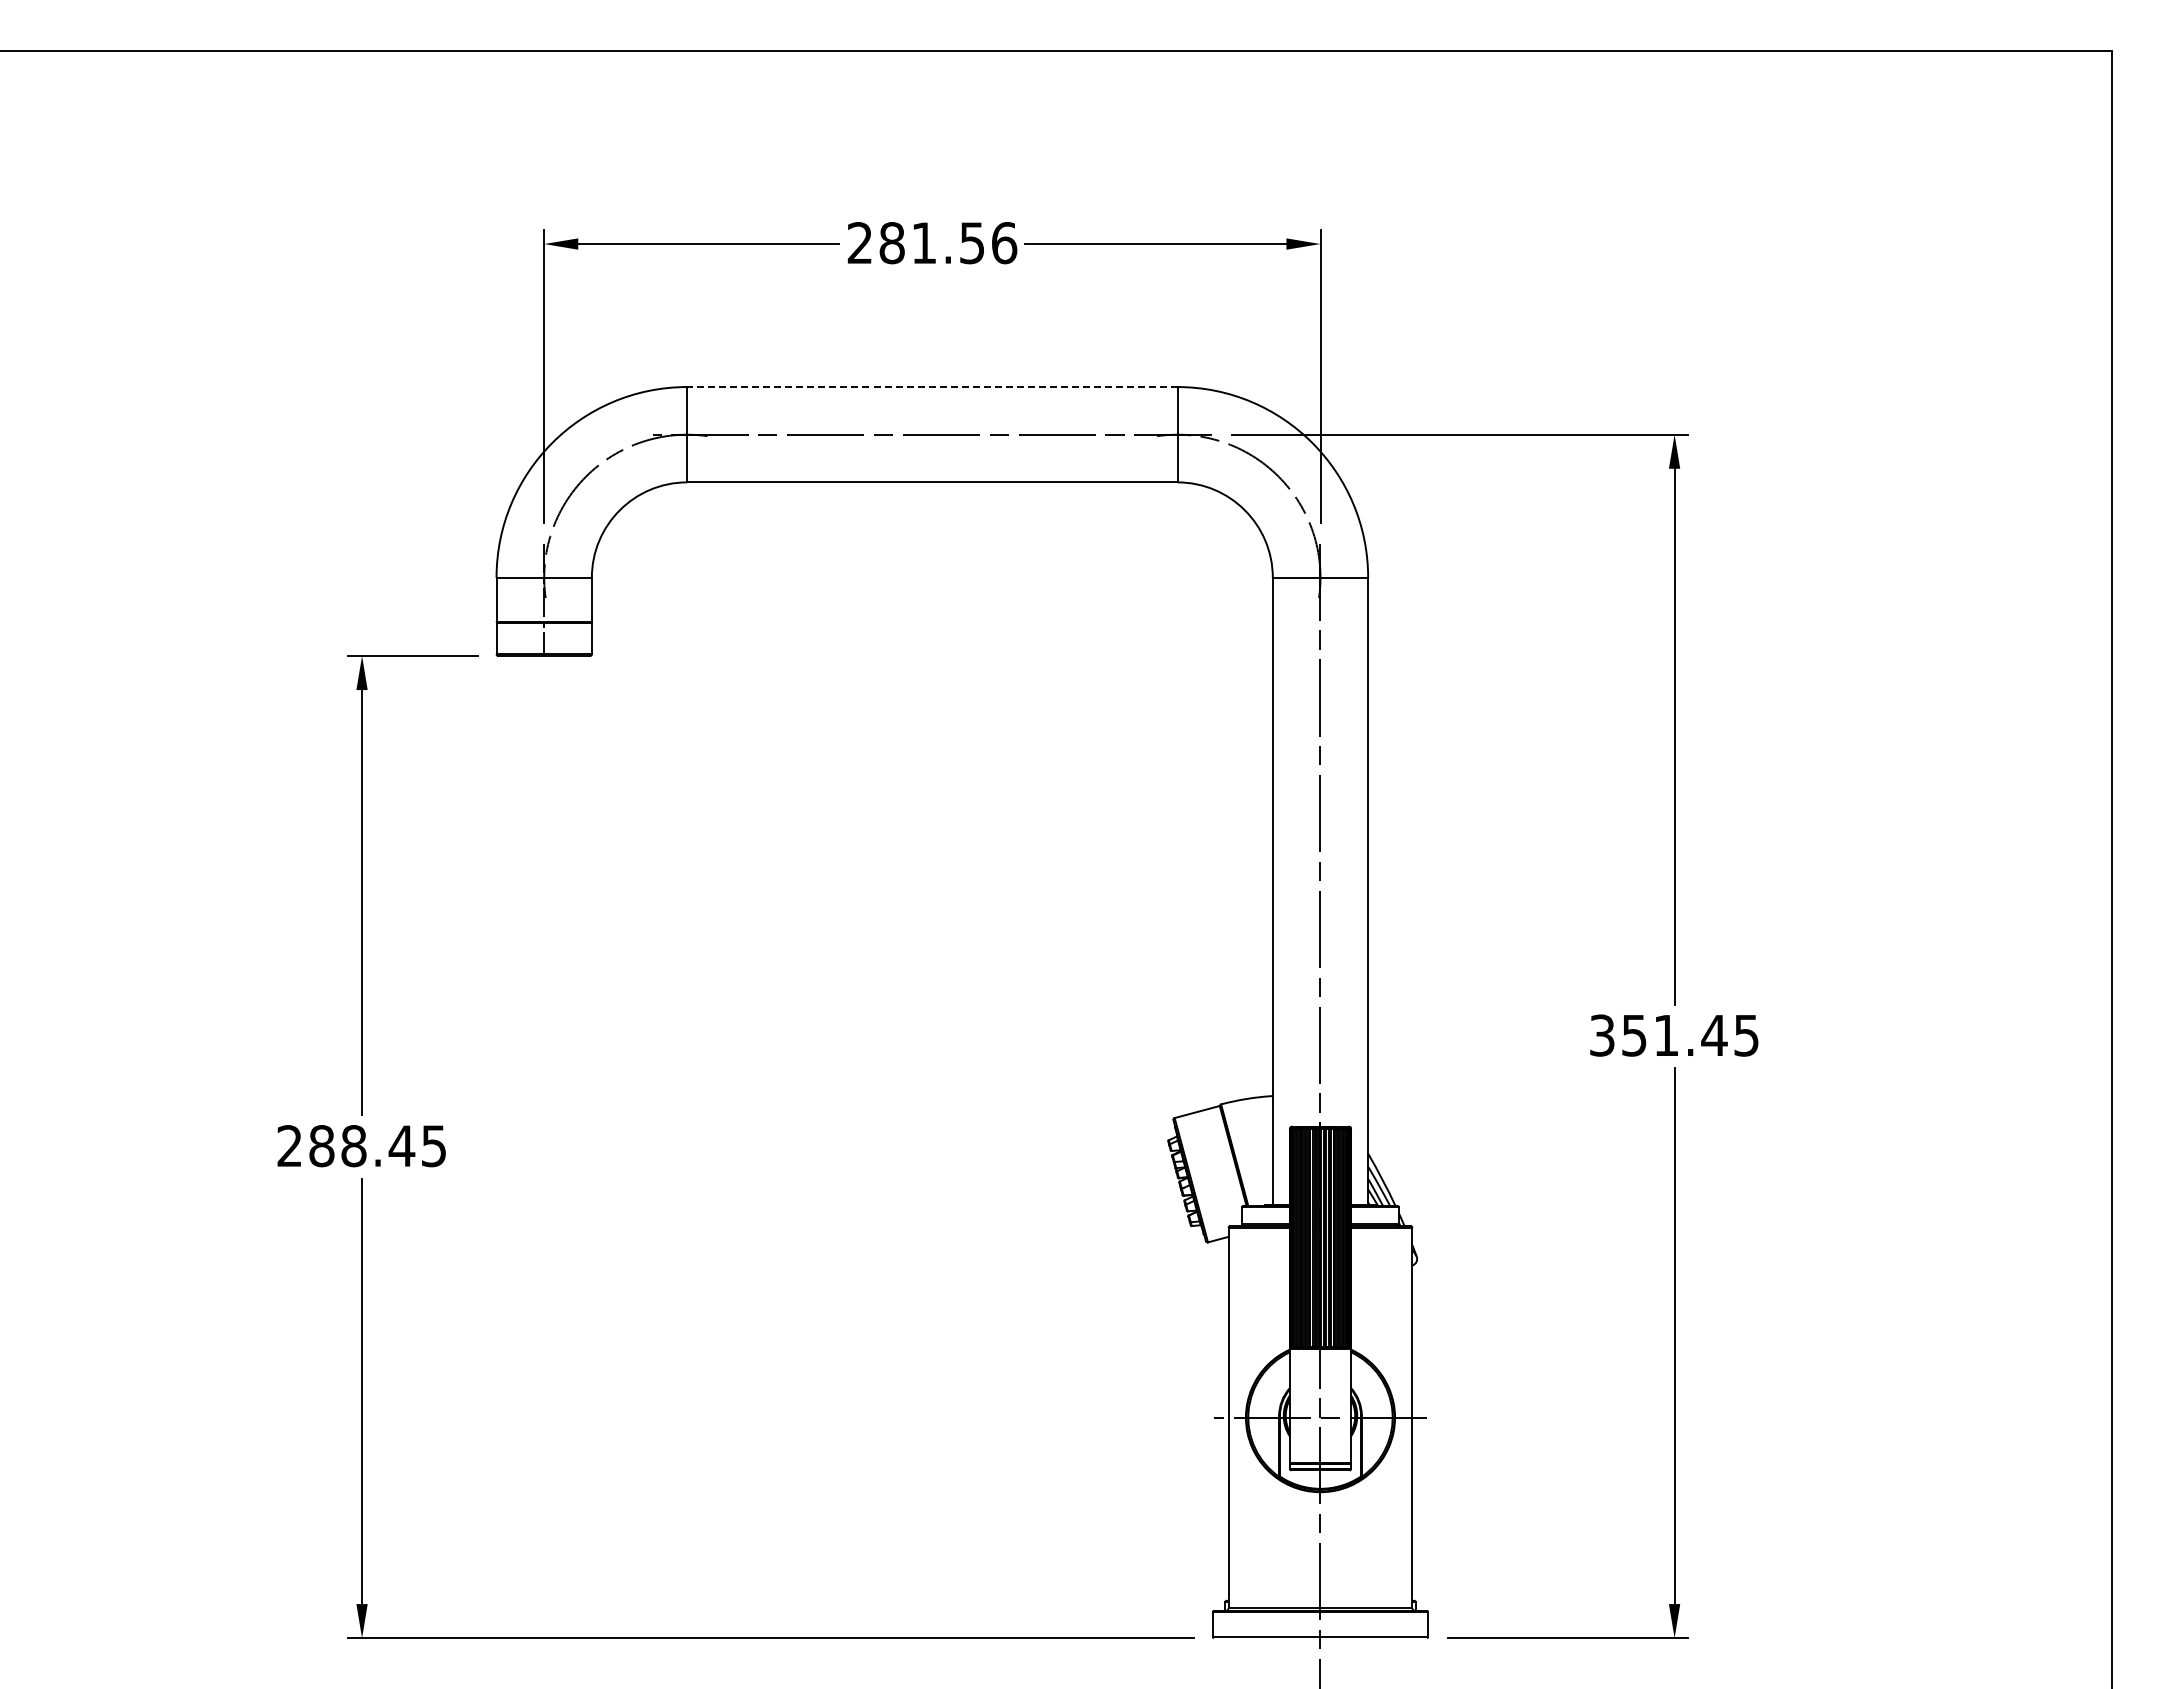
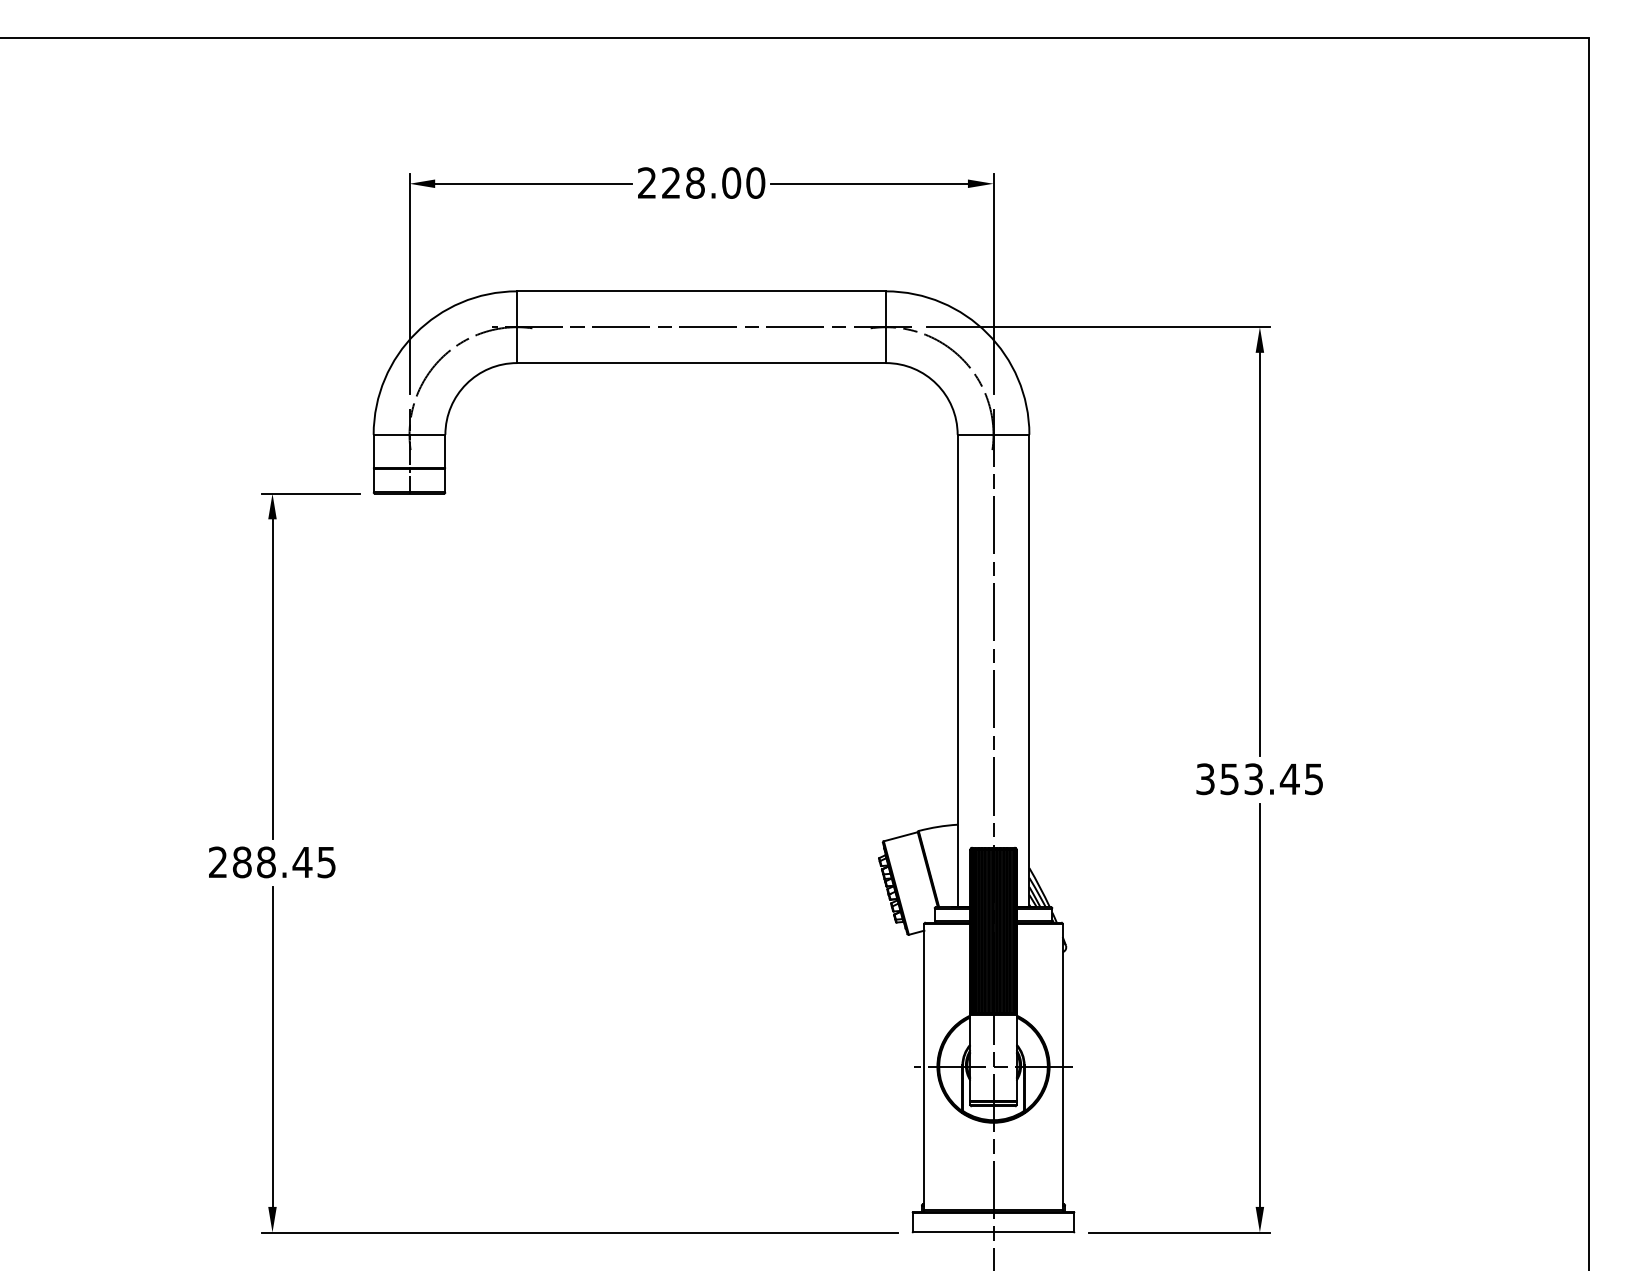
text: (948, 243) -> (713, 183), 281.56 -> 228.00
line: (931, 387) -> (700, 291), dashed -> solid
text: (1666, 1035) -> (1253, 779), 351.45 -> 353.45

